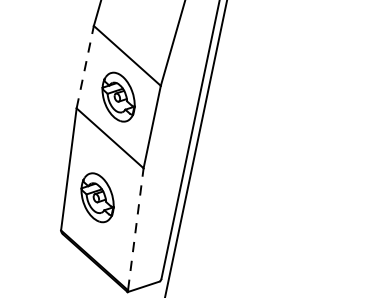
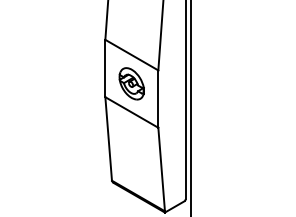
line: (85, 67) -> (105, 68), dashed -> solid
part: (97, 197) -> (131, 153), removed
line: (135, 229) -> (161, 169), dashed -> solid

